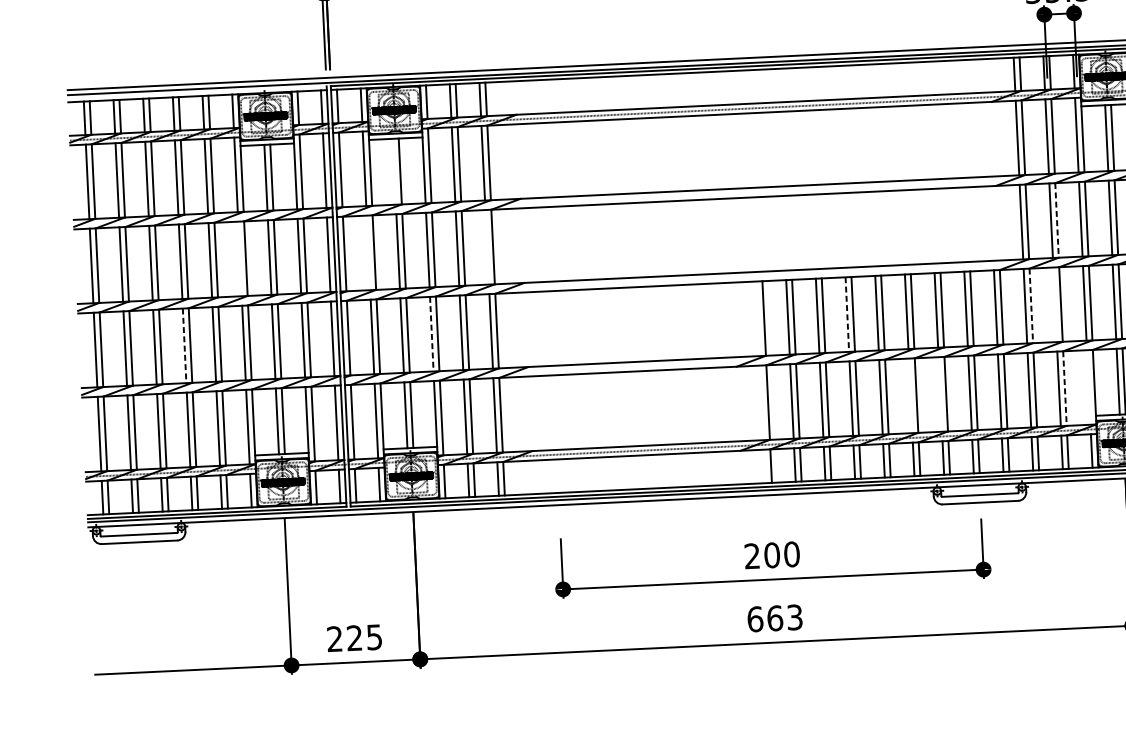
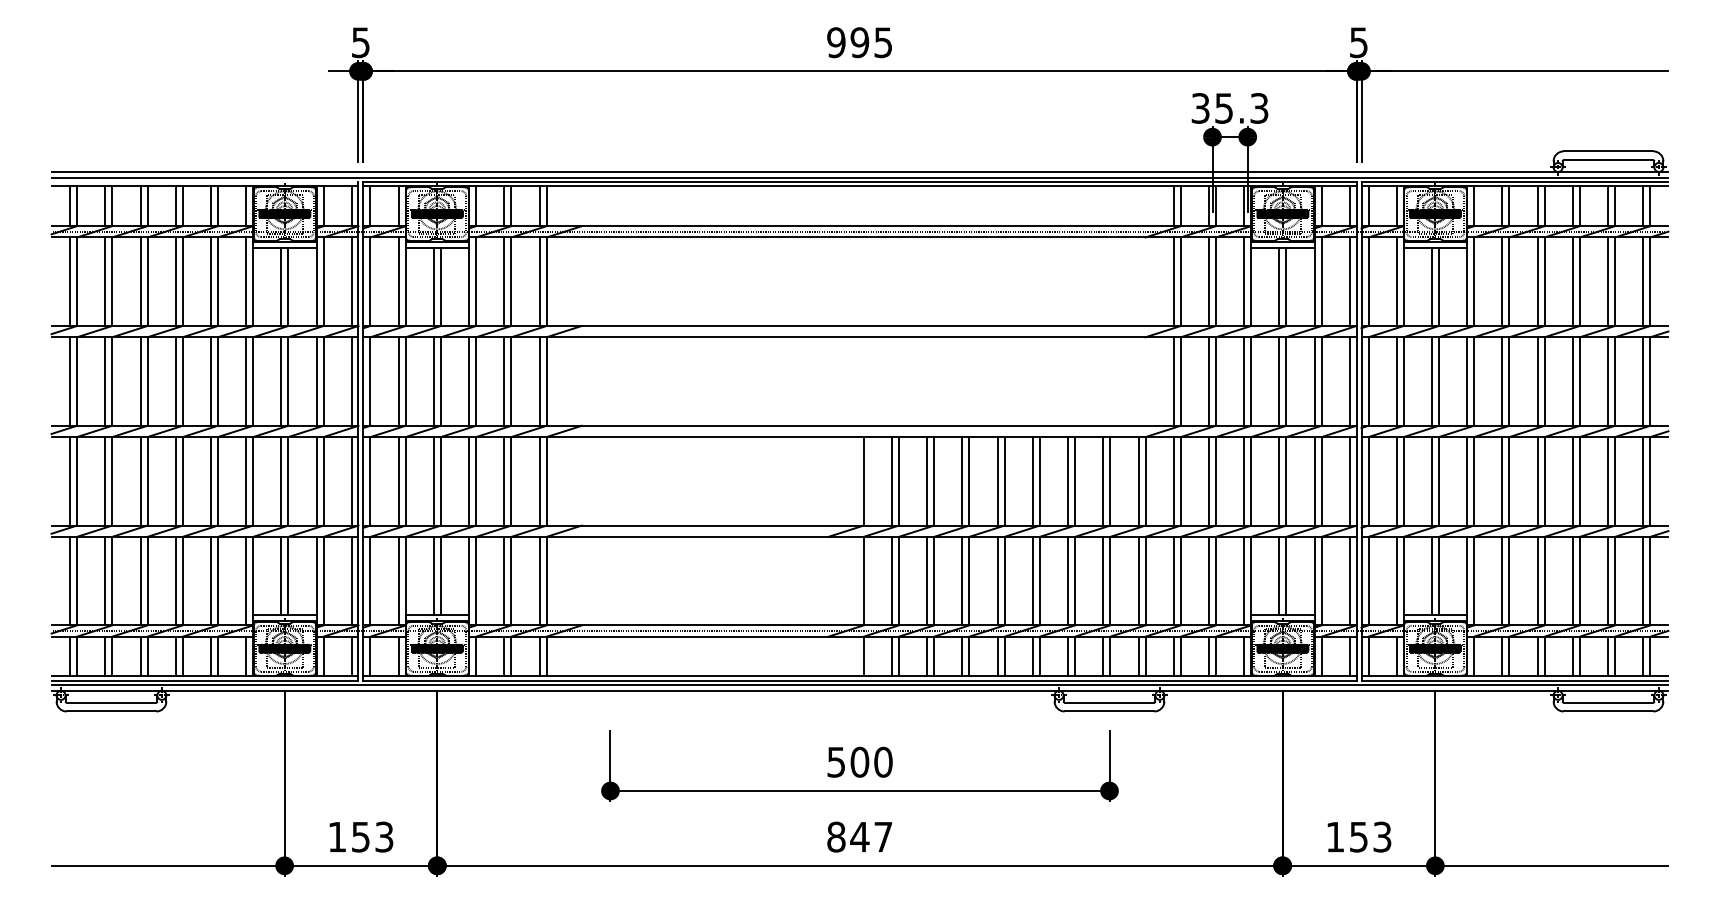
line: (394, 171) -> (433, 286), added
line: (1056, 221) -> (1215, 382), dashed -> solid
line: (487, 247) -> (539, 381), added
line: (368, 252) -> (398, 381), added
line: (240, 258) -> (246, 381), added
line: (1055, 304) -> (1209, 481), added
line: (1031, 306) -> (1180, 481), dashed -> solid
line: (847, 314) -> (962, 481), dashed -> solid
line: (432, 334) -> (469, 481), dashed -> solid
line: (184, 345) -> (175, 481), dashed -> solid
line: (1088, 386) -> (1244, 580), added
line: (1064, 388) -> (1215, 581), dashed -> solid
line: (940, 393) -> (1068, 580), added
line: (910, 395) -> (1032, 580), added
text: (751, 555) -> (835, 761), 200 -> 500
text: (774, 617) -> (859, 836), 663 -> 847
text: (354, 637) -> (360, 836), 225 -> 153

